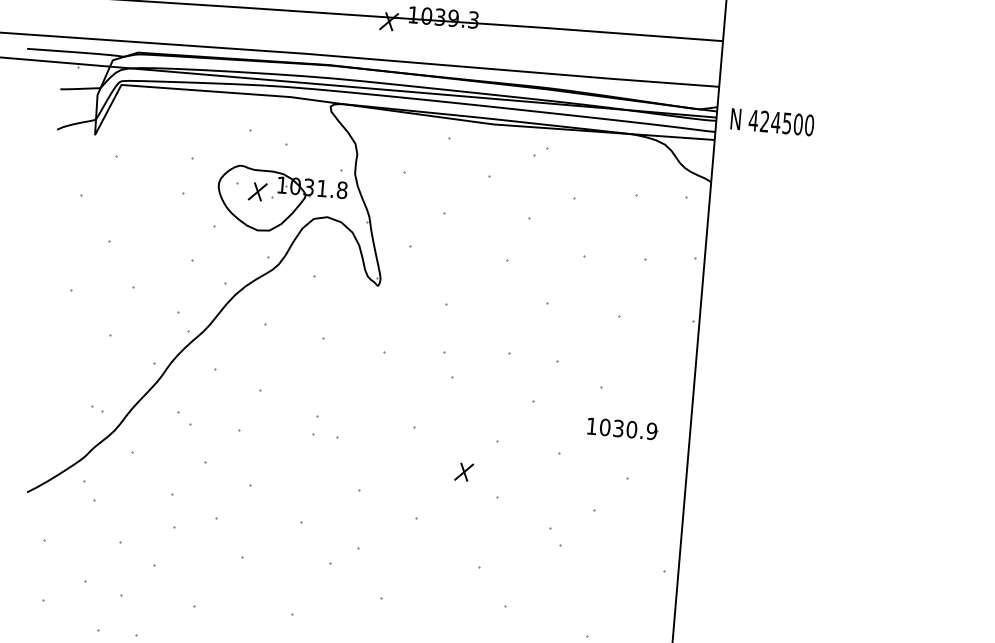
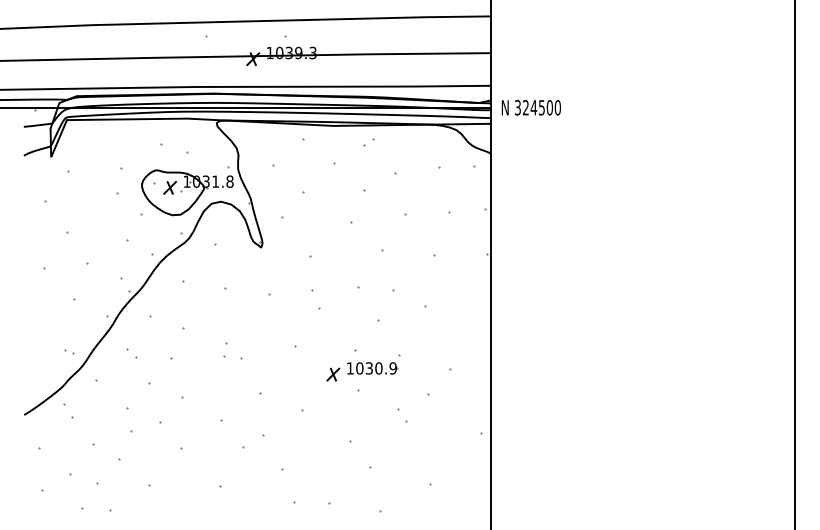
text: (753, 120) -> (517, 107), 424500 -> 324500
part: (622, 429) -> (372, 368), moved

